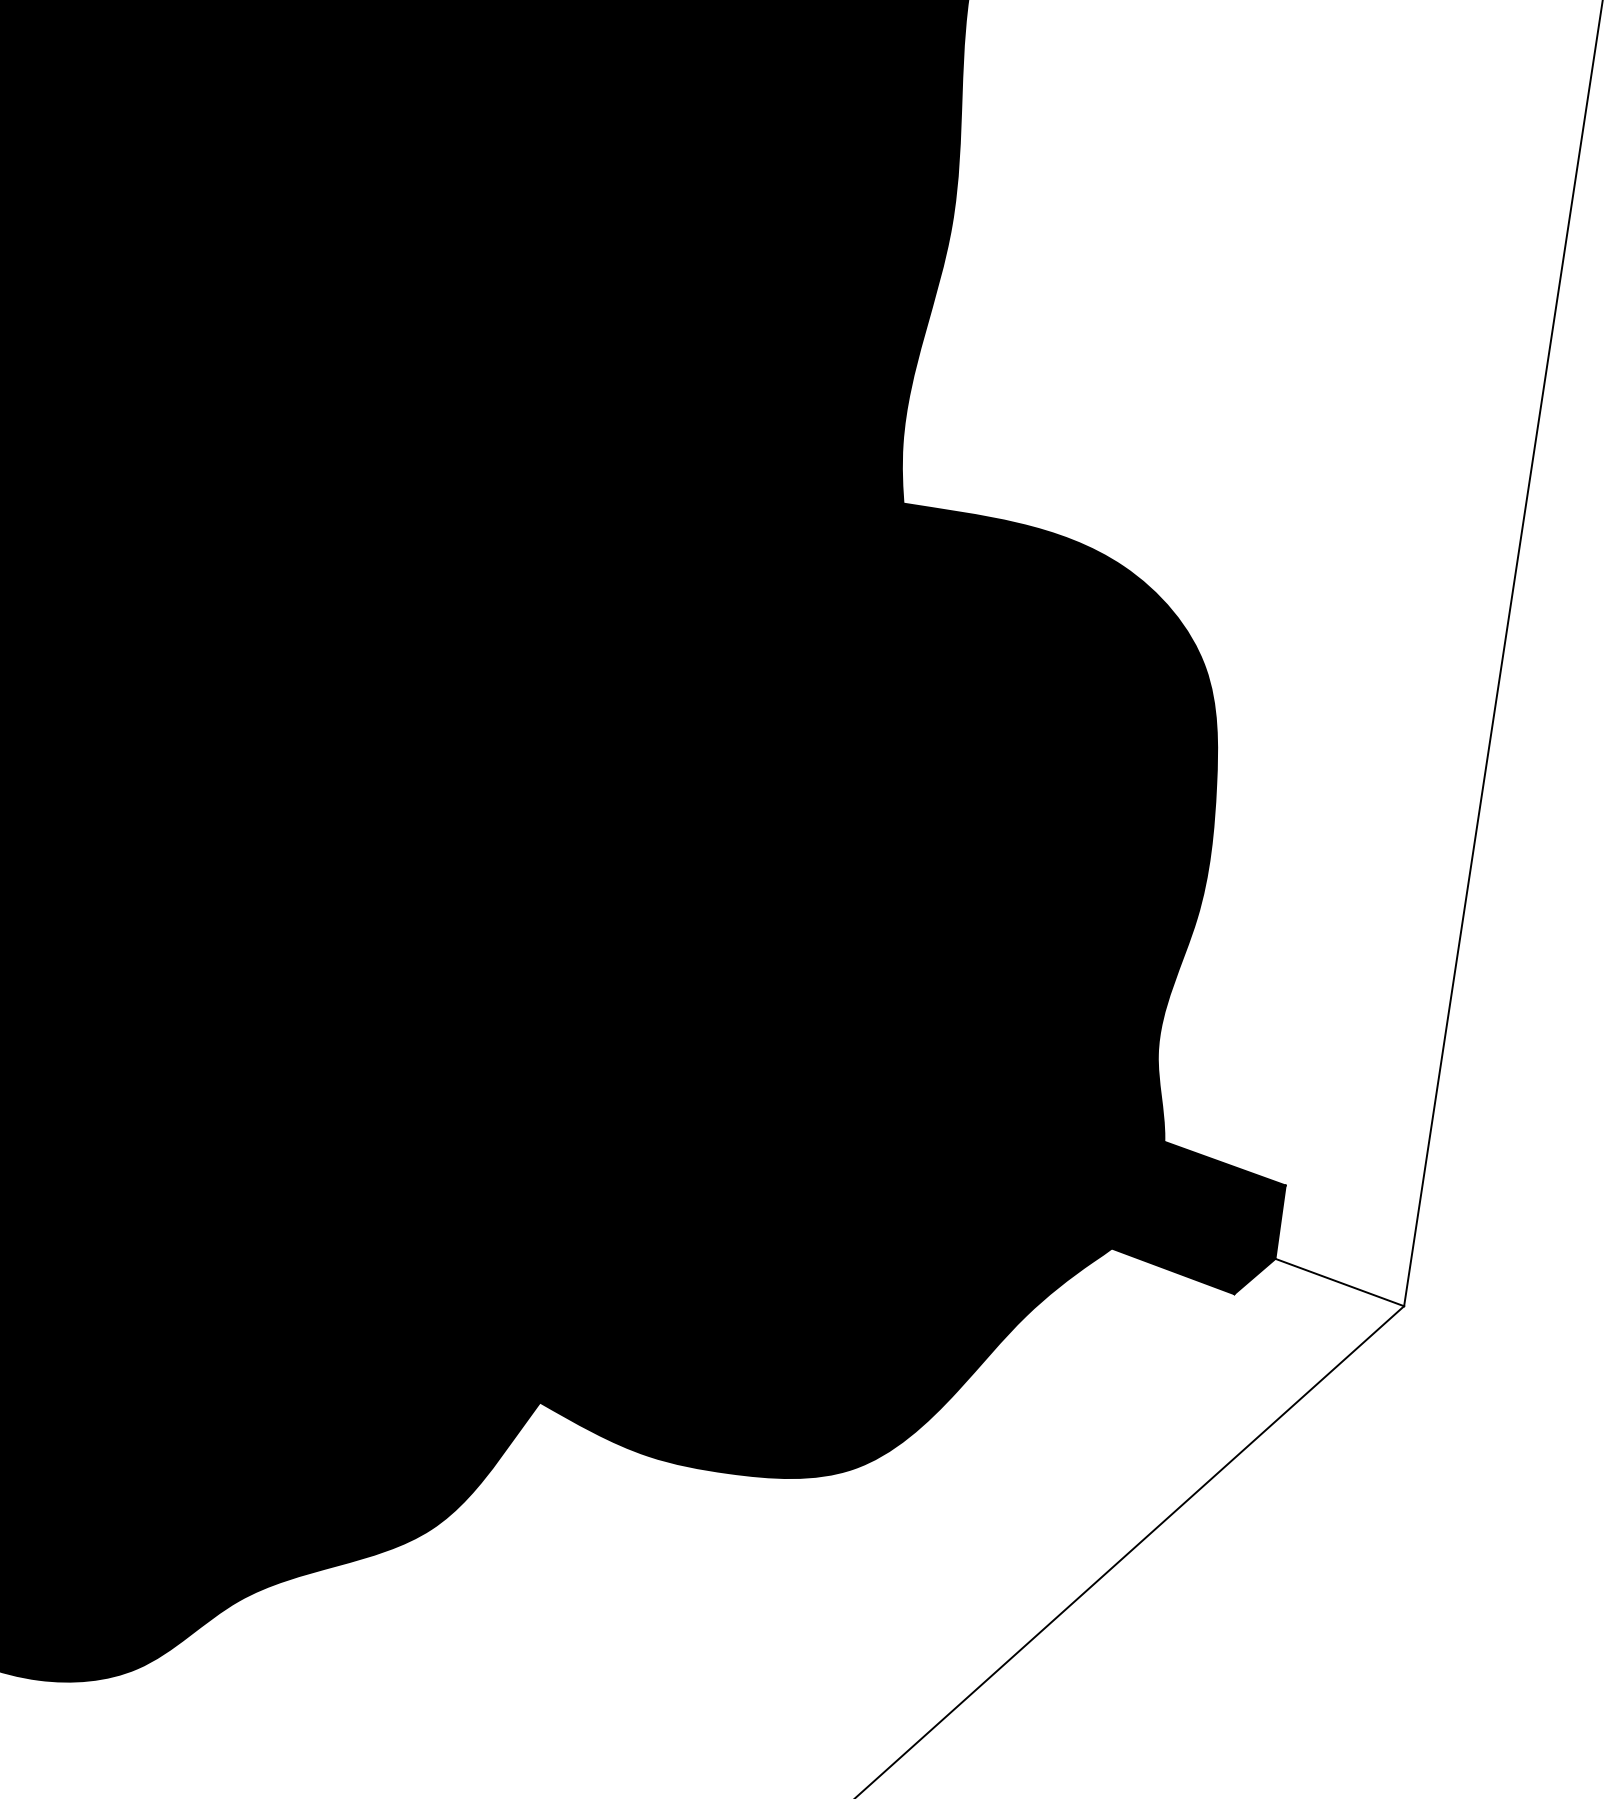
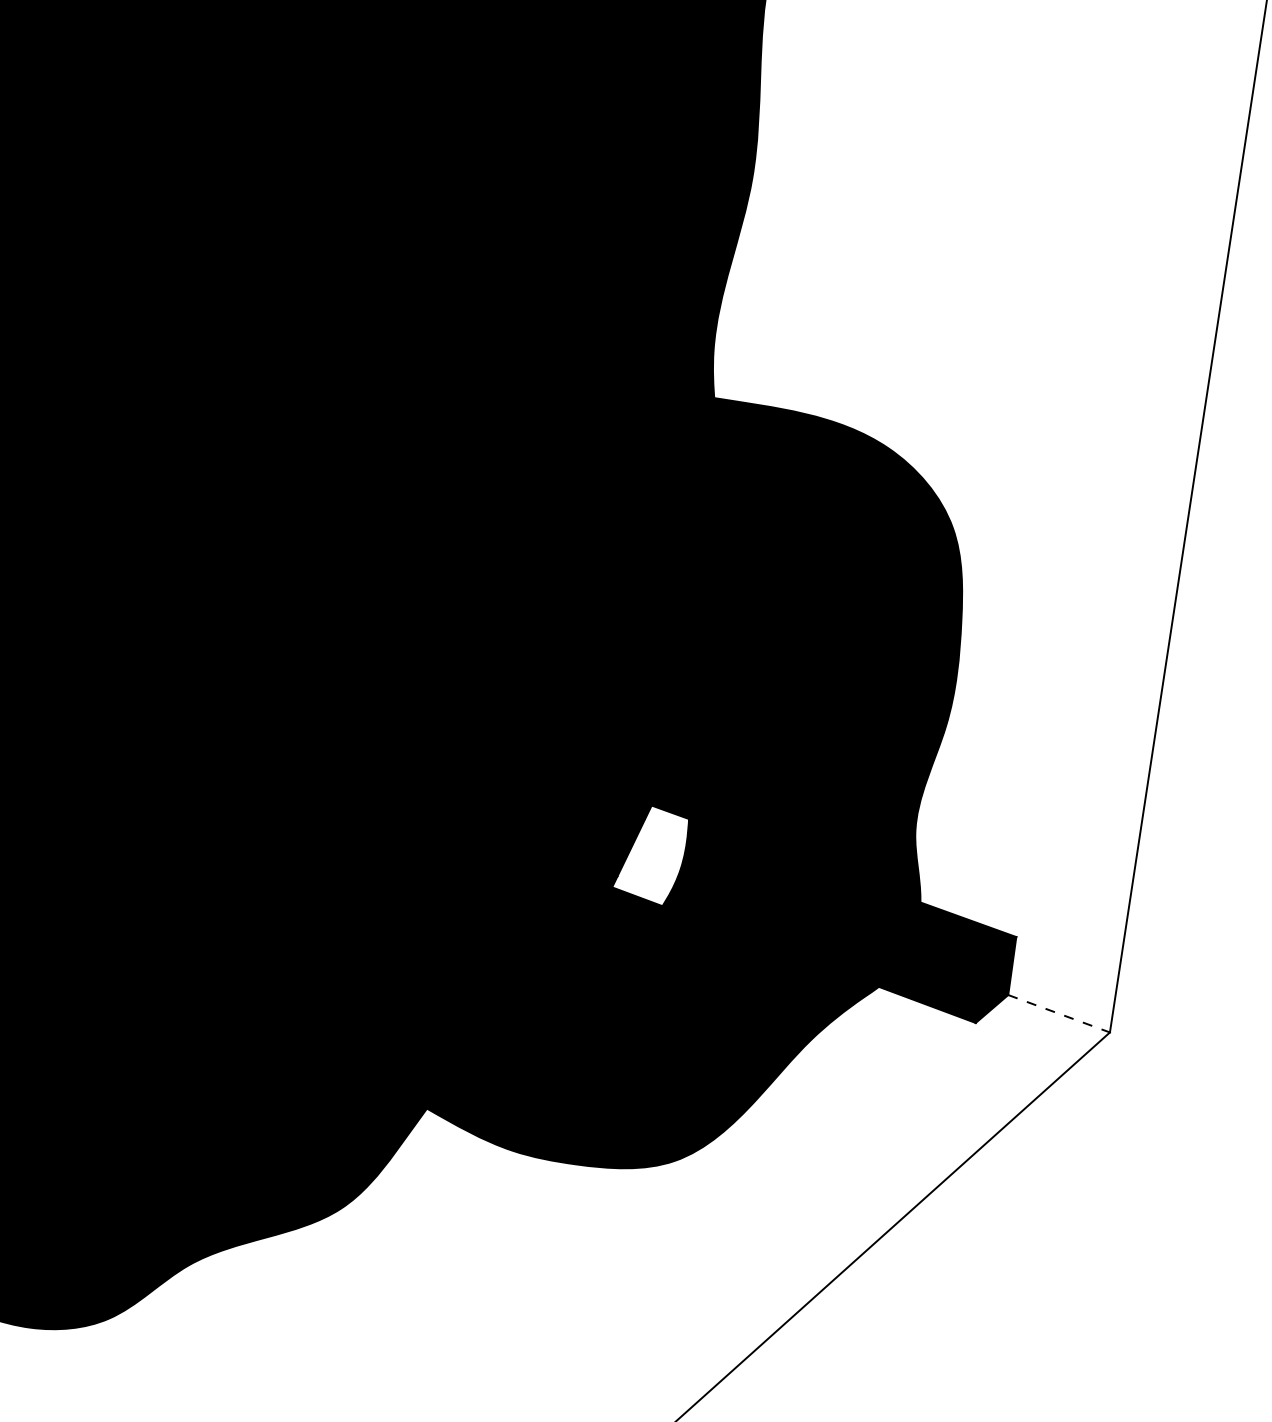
fill: (822, 1082) -> (650, 855), removed
line: (1339, 1282) -> (1058, 1013), solid -> dashed

